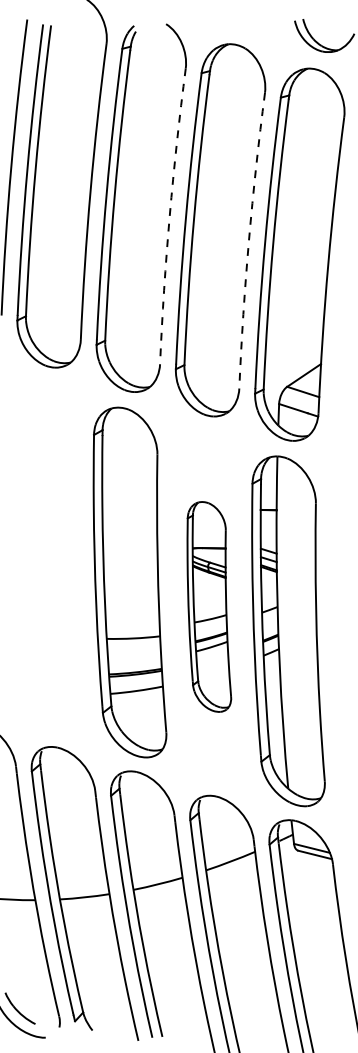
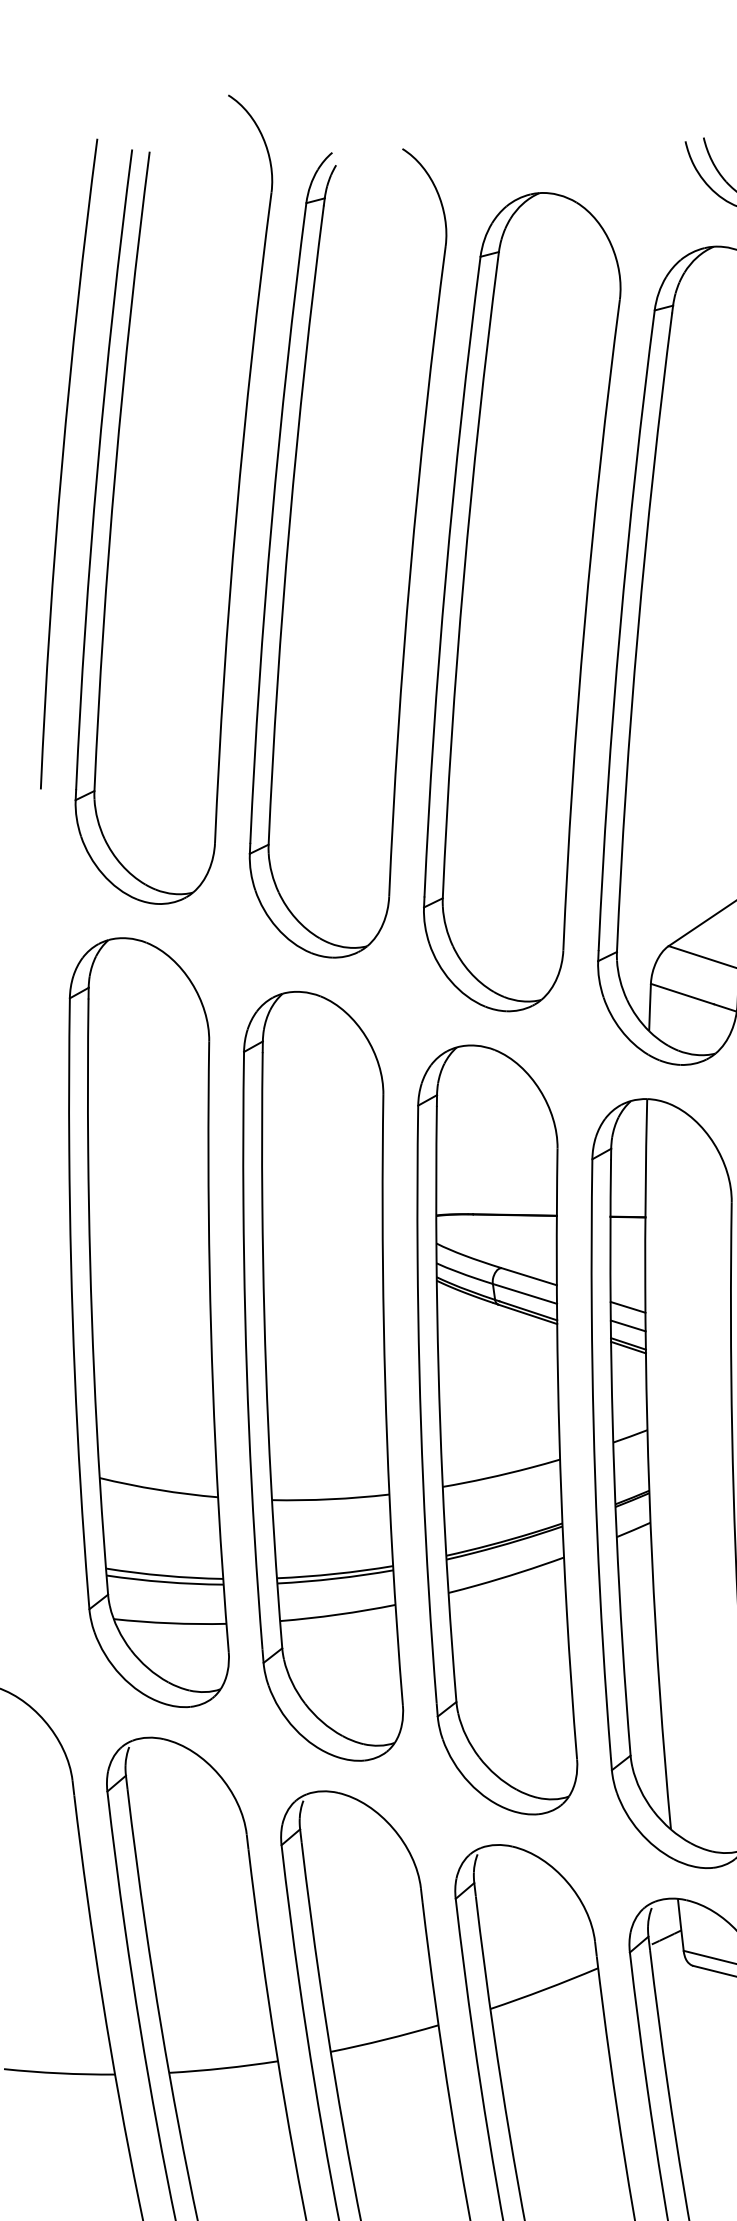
arc: (169, 216) -> (409, 571), dashed -> solid
arc: (248, 240) -> (583, 624), dashed -> solid
part: (50, 557) -> (148, 1321), added
part: (209, 606) -> (497, 1428), size x1.67

